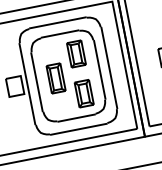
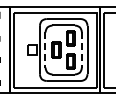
line: (100, 70) -> (82, 50), solid -> dashed
line: (37, 82) -> (45, 50), solid -> dashed

